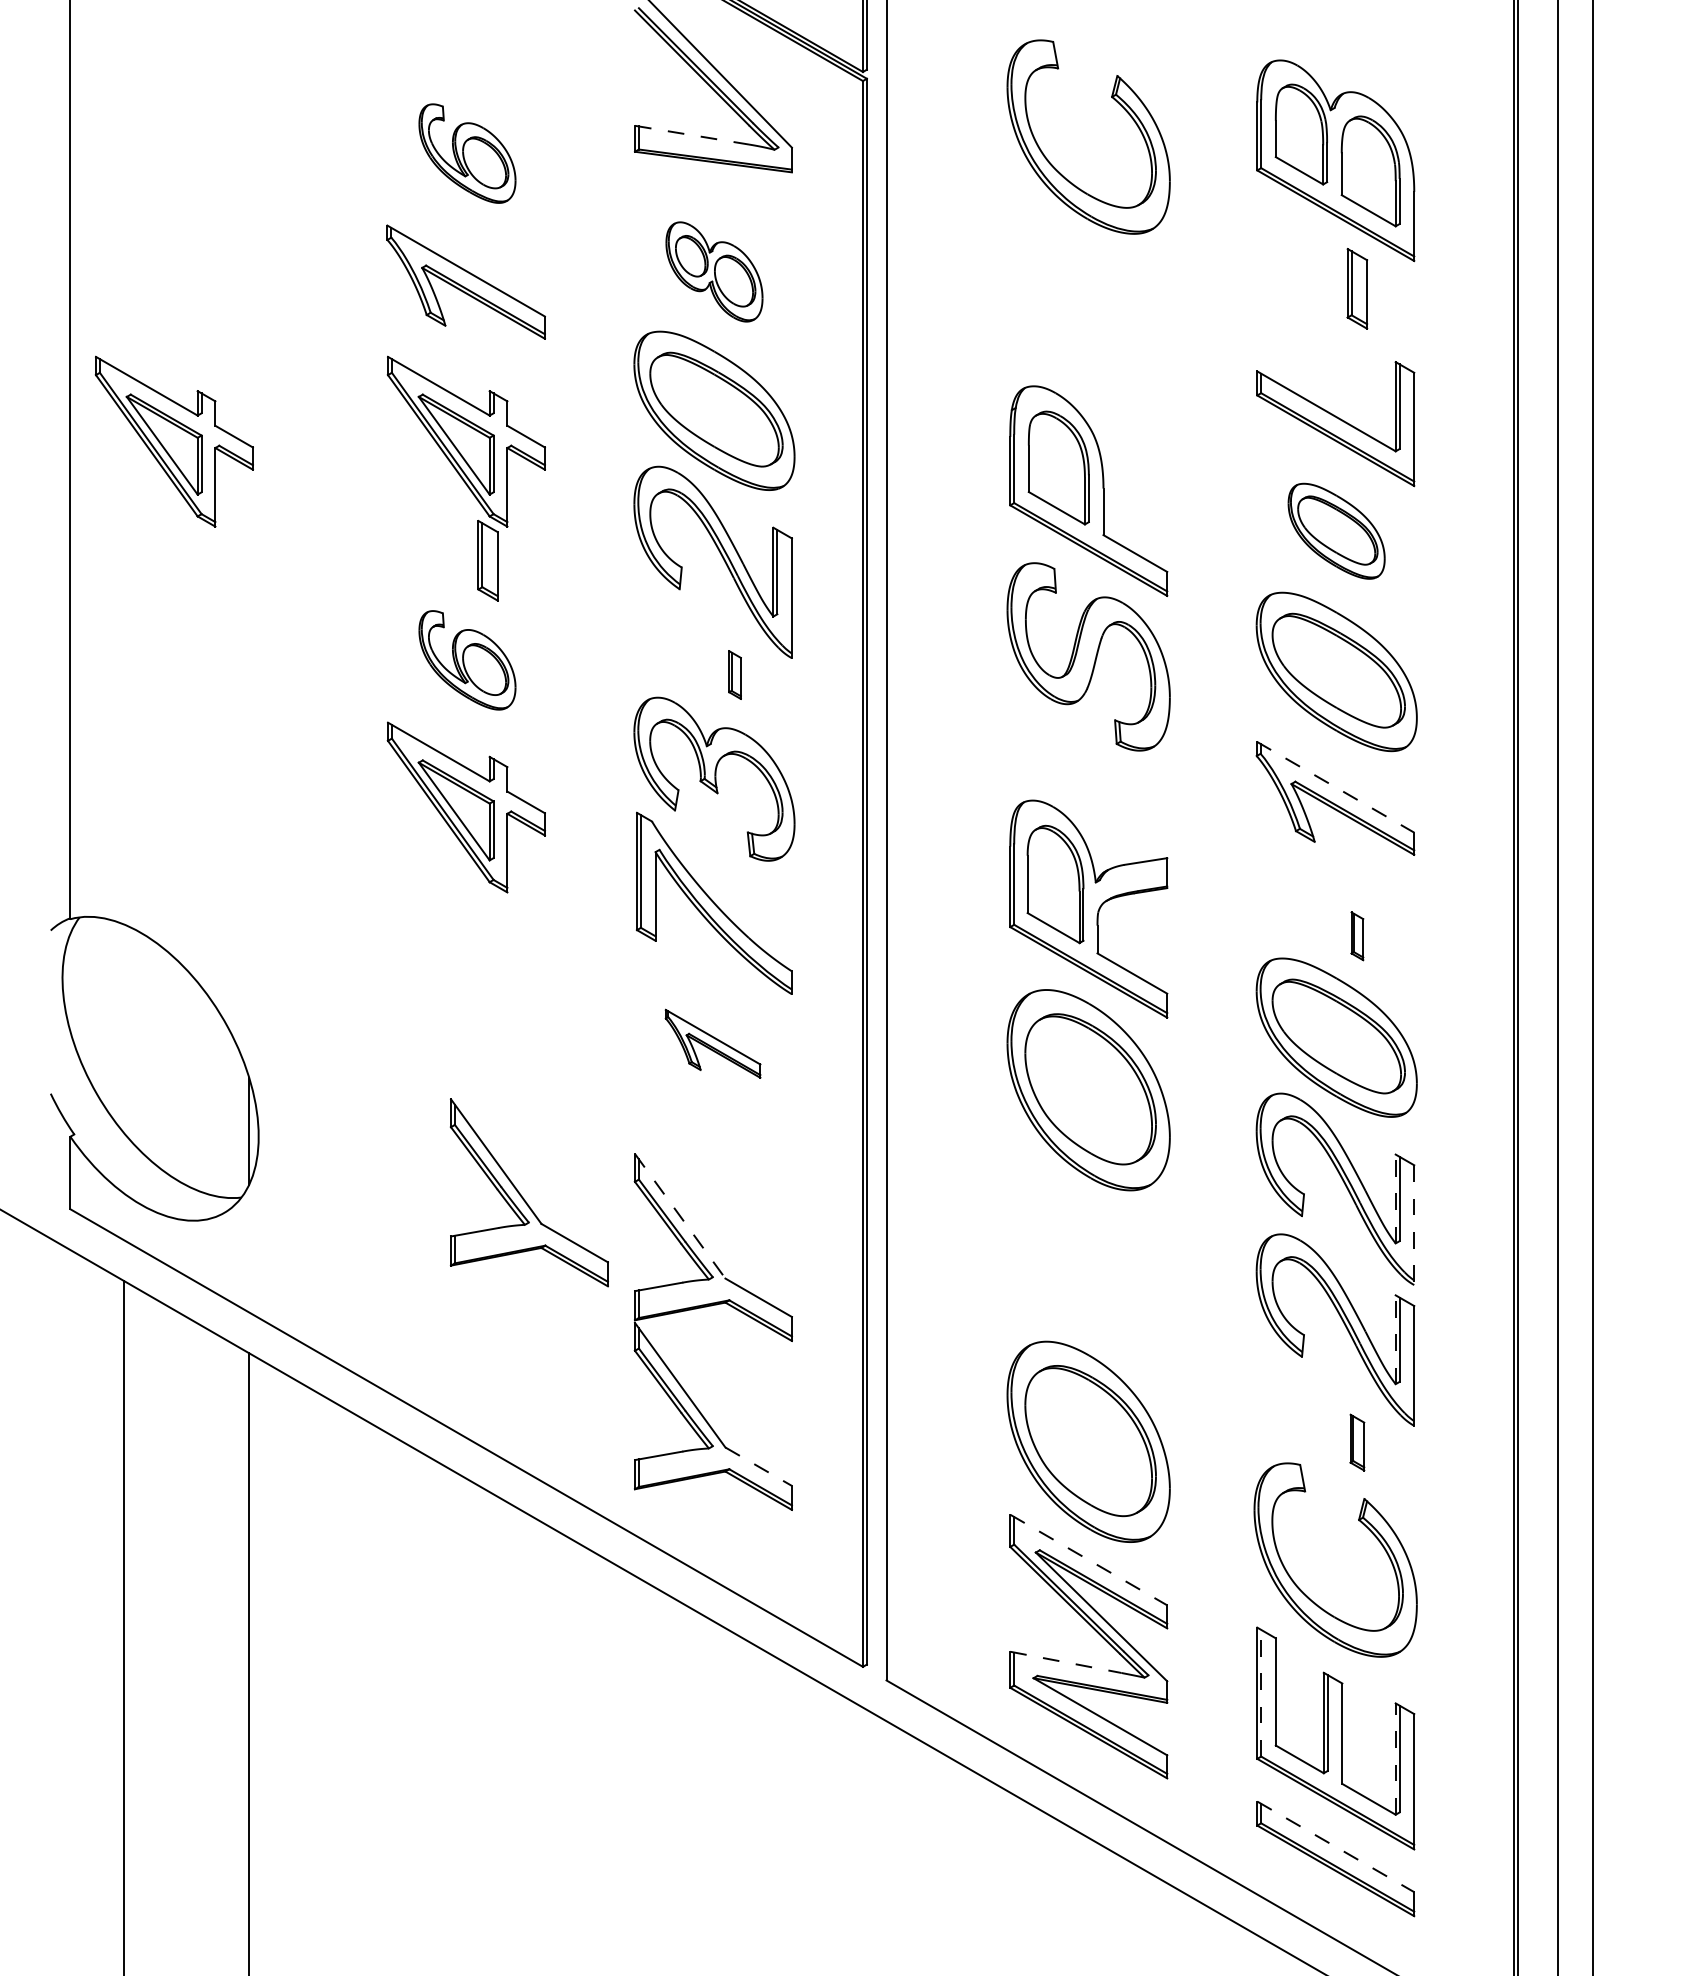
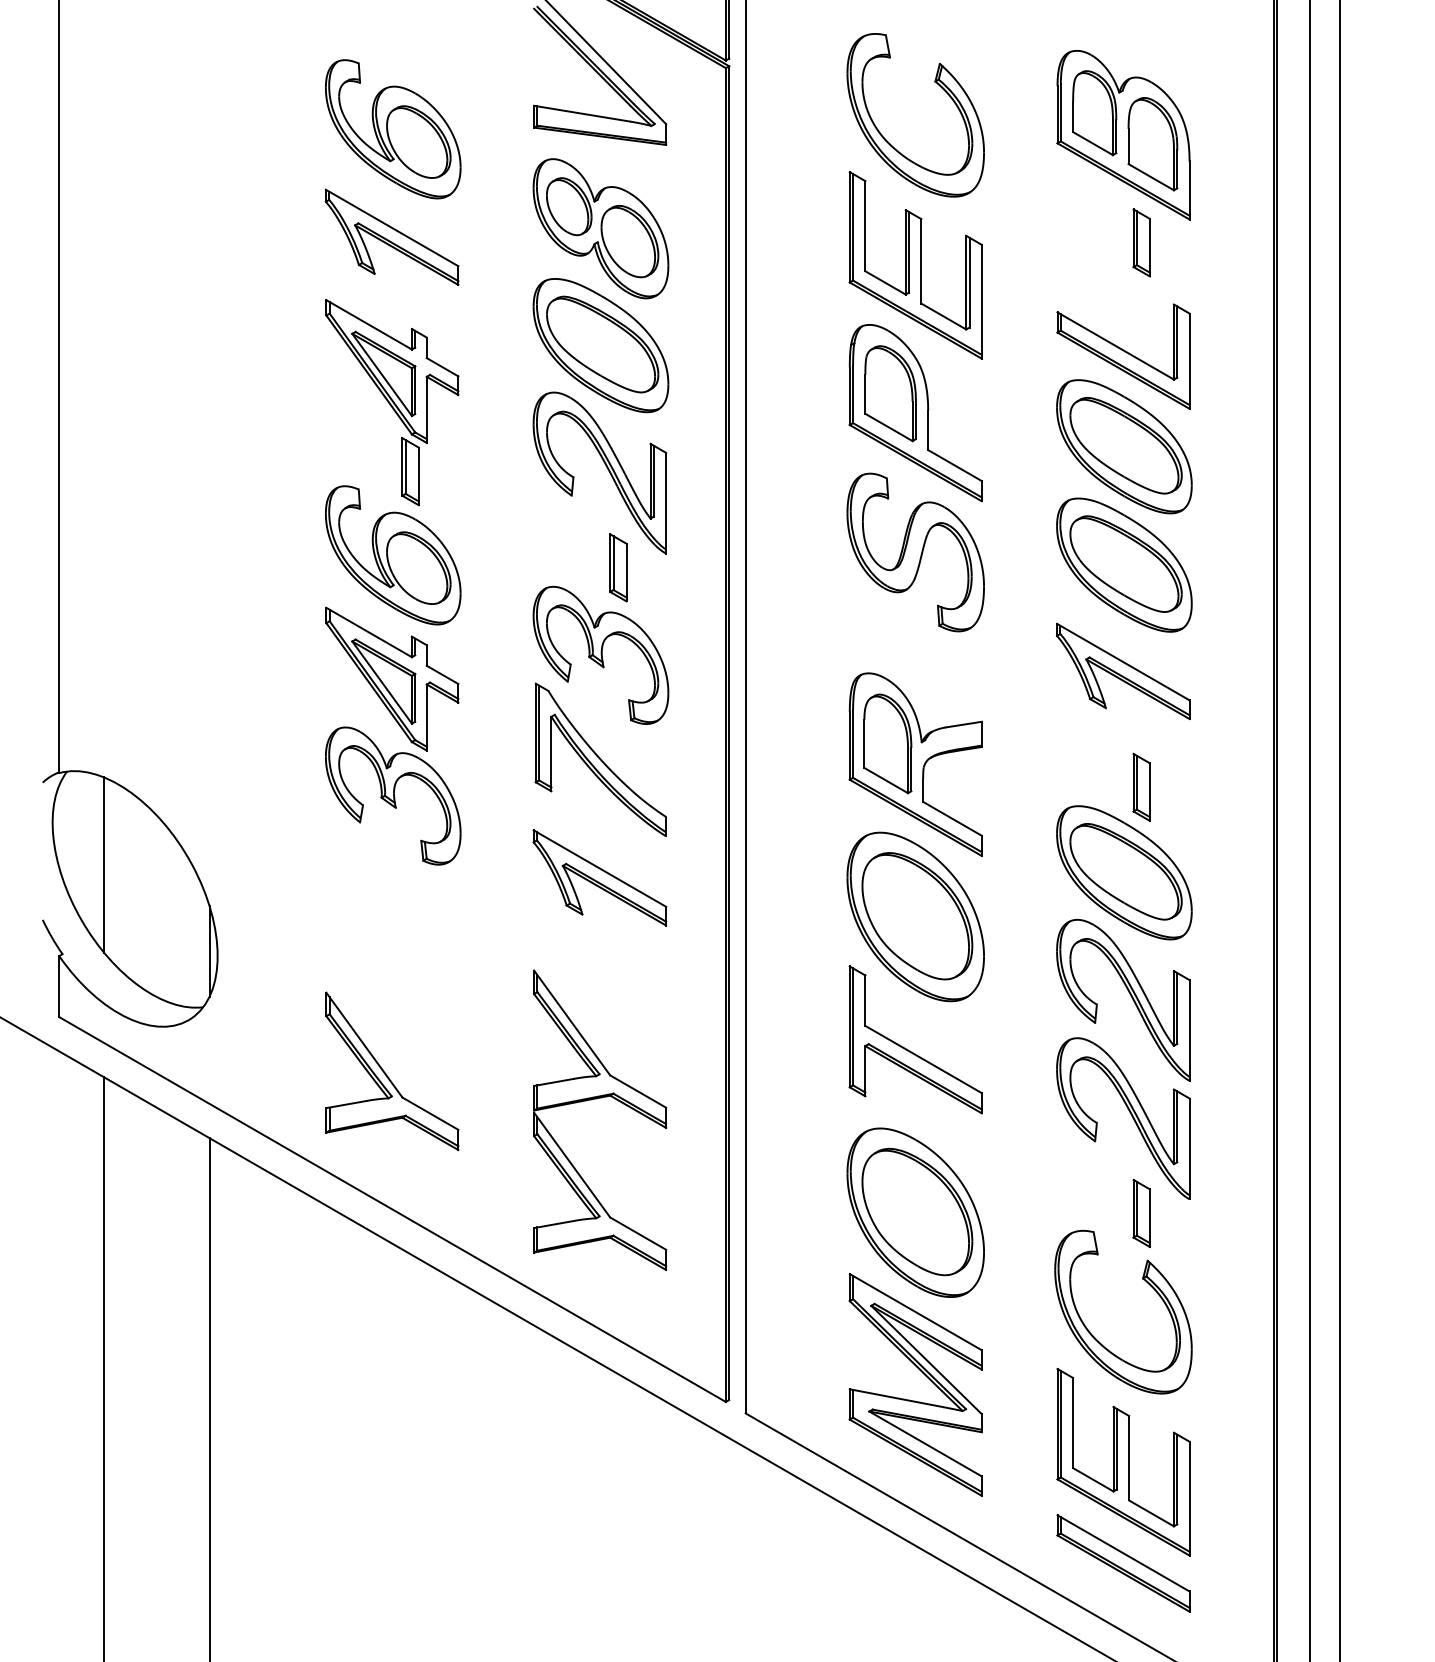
line: (692, 135) -> (582, 113), dashed -> solid
part: (467, 153) -> (393, 129), size x1.67
part: (714, 271) -> (601, 228), size x1.67
part: (1088, 315) -> (915, 265), added
part: (173, 441) -> (145, 371), removed
part: (1336, 531) -> (1124, 447), size x1.67
part: (467, 660) -> (393, 555), size x1.67
part: (734, 674) -> (617, 567), size x1.67
line: (1335, 787) -> (1123, 662), dashed -> solid
part: (1357, 936) -> (1141, 787), size x1.67
part: (467, 946) -> (393, 796), added
line: (123, 1028) -> (103, 865), added
part: (712, 1043) -> (599, 877), size x1.67
part: (523, 1197) -> (387, 1075), moved
line: (1395, 1198) -> (1173, 1008), dashed -> solid
line: (680, 1216) -> (572, 1023), dashed -> solid
line: (1414, 1225) -> (1189, 1030), dashed -> solid
part: (1079, 1247) -> (908, 1049), added
line: (1395, 1339) -> (1173, 1126), dashed -> solid
part: (1357, 1442) -> (1141, 1213), size x1.43
line: (759, 1466) -> (638, 1233), dashed -> solid
line: (1088, 1560) -> (915, 1312), dashed -> solid
line: (1065, 1662) -> (896, 1398), dashed -> solid
line: (1261, 1692) -> (1061, 1423), dashed -> solid
line: (1395, 1759) -> (1173, 1479), dashed -> solid
line: (1335, 1846) -> (1123, 1553), dashed -> solid

